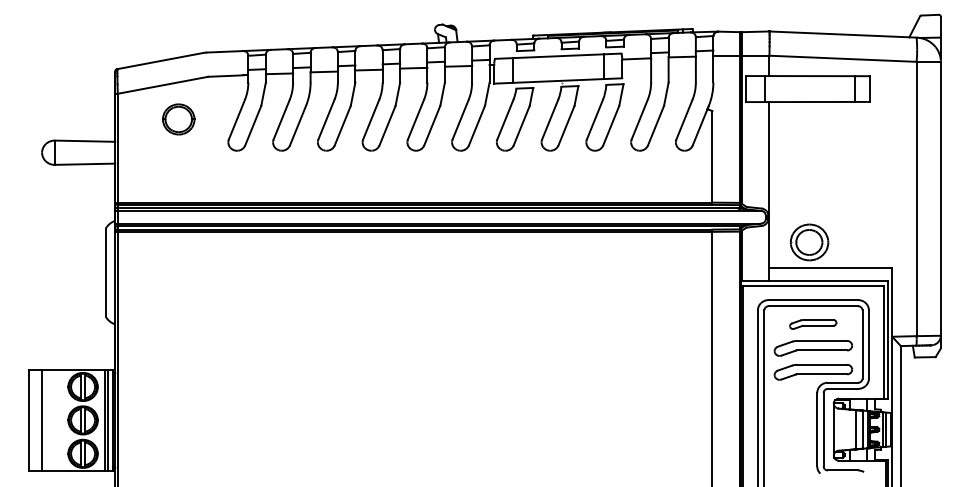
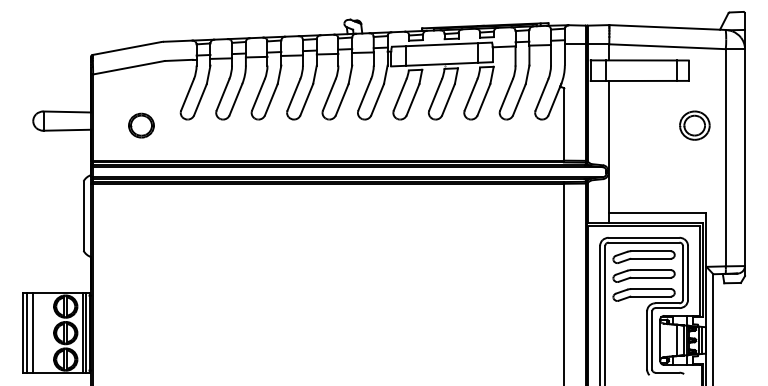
part: (178, 119) -> (141, 125), moved
part: (809, 242) -> (694, 125), moved
part: (812, 324) -> (643, 257), size x1.67
line: (34, 420) -> (27, 333), added

